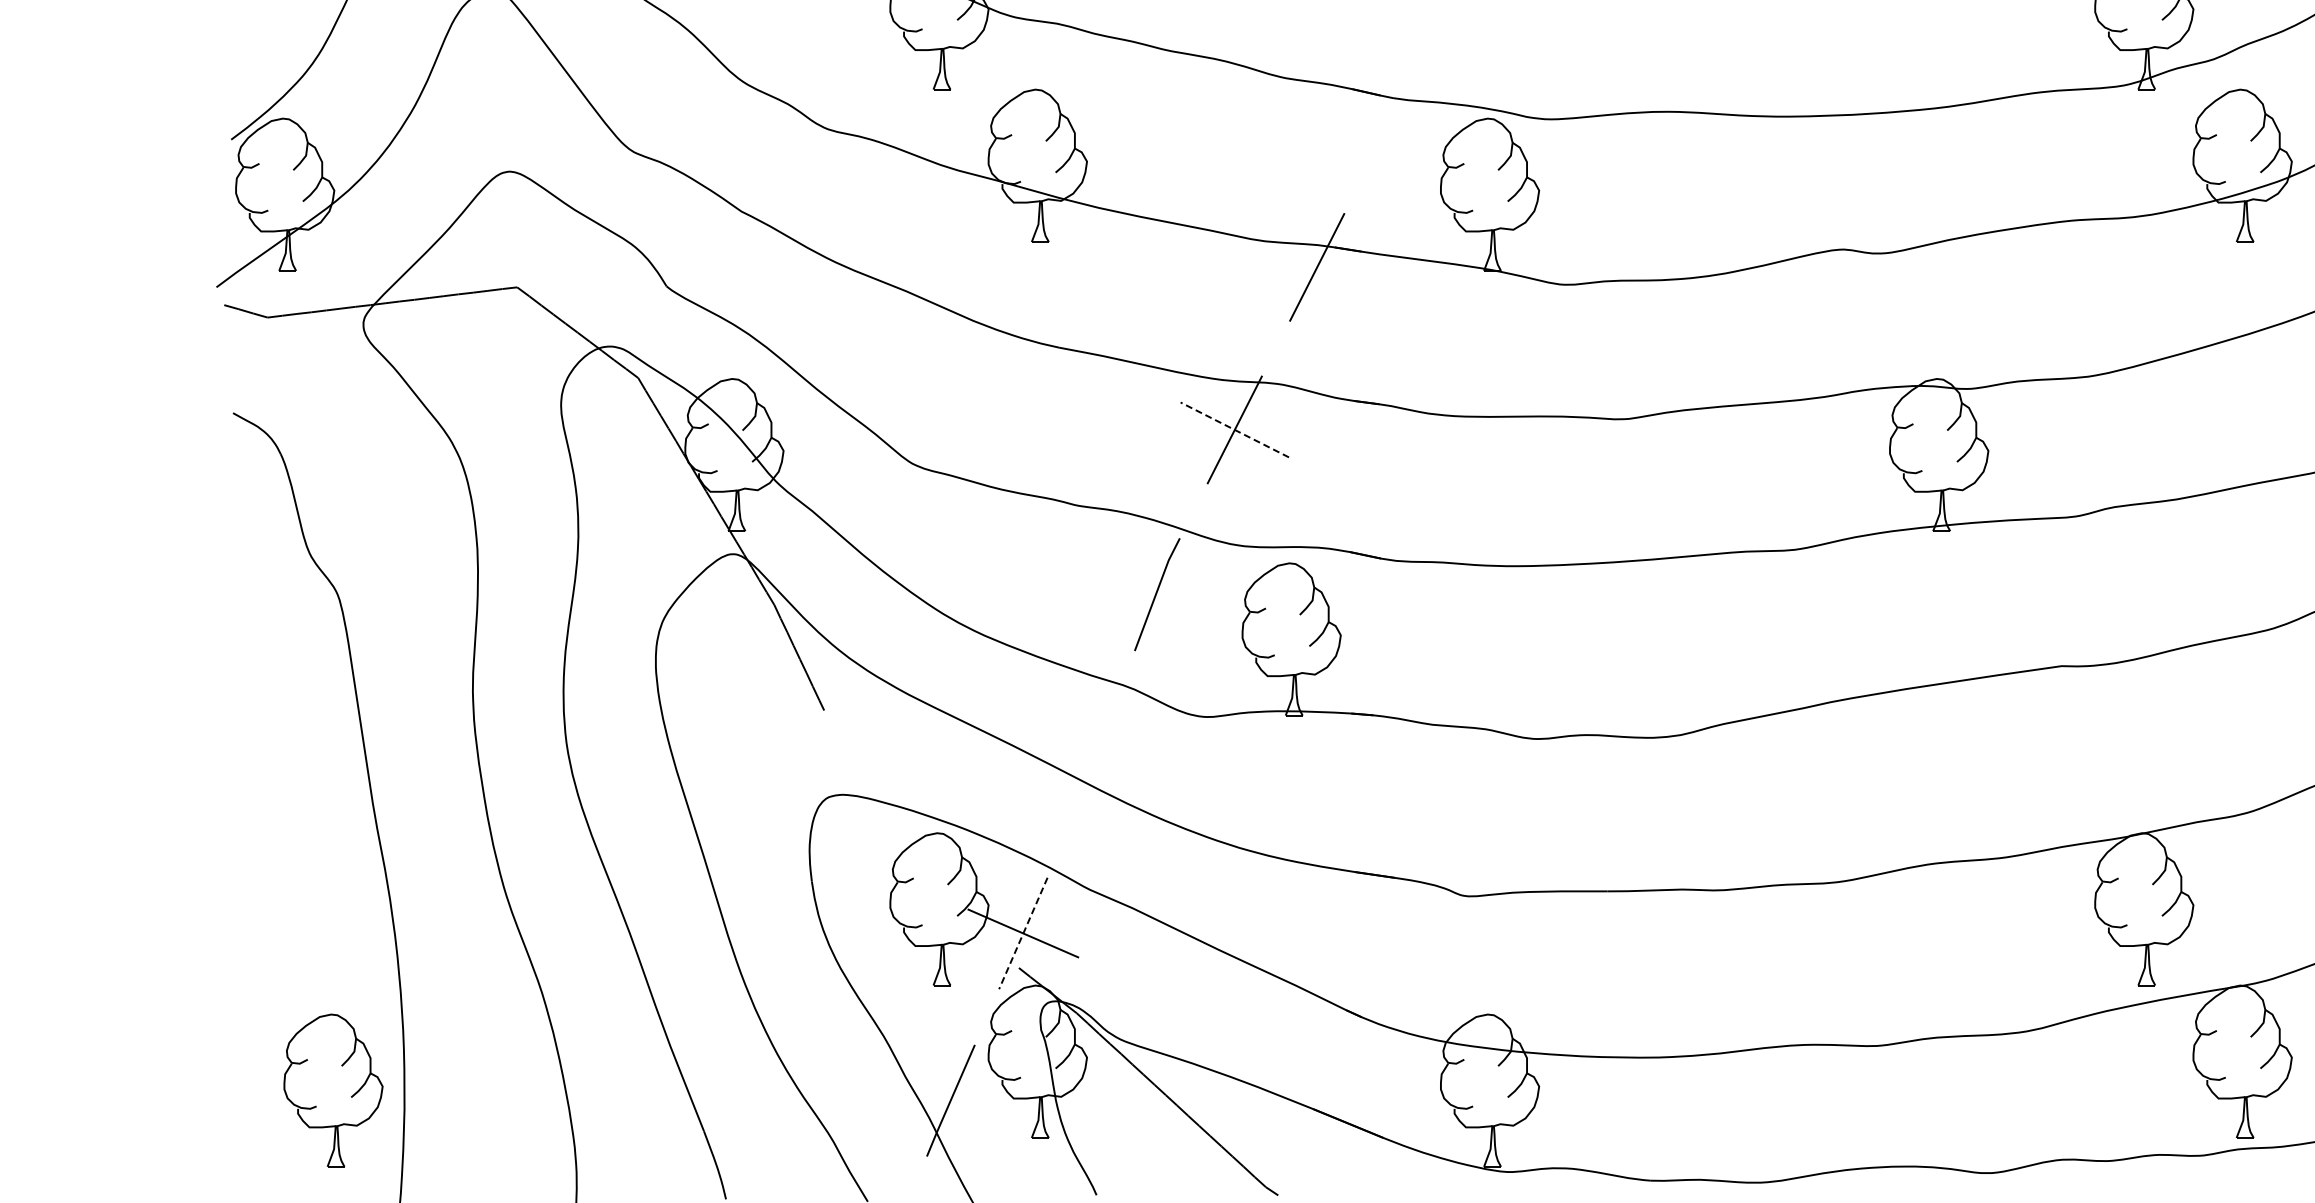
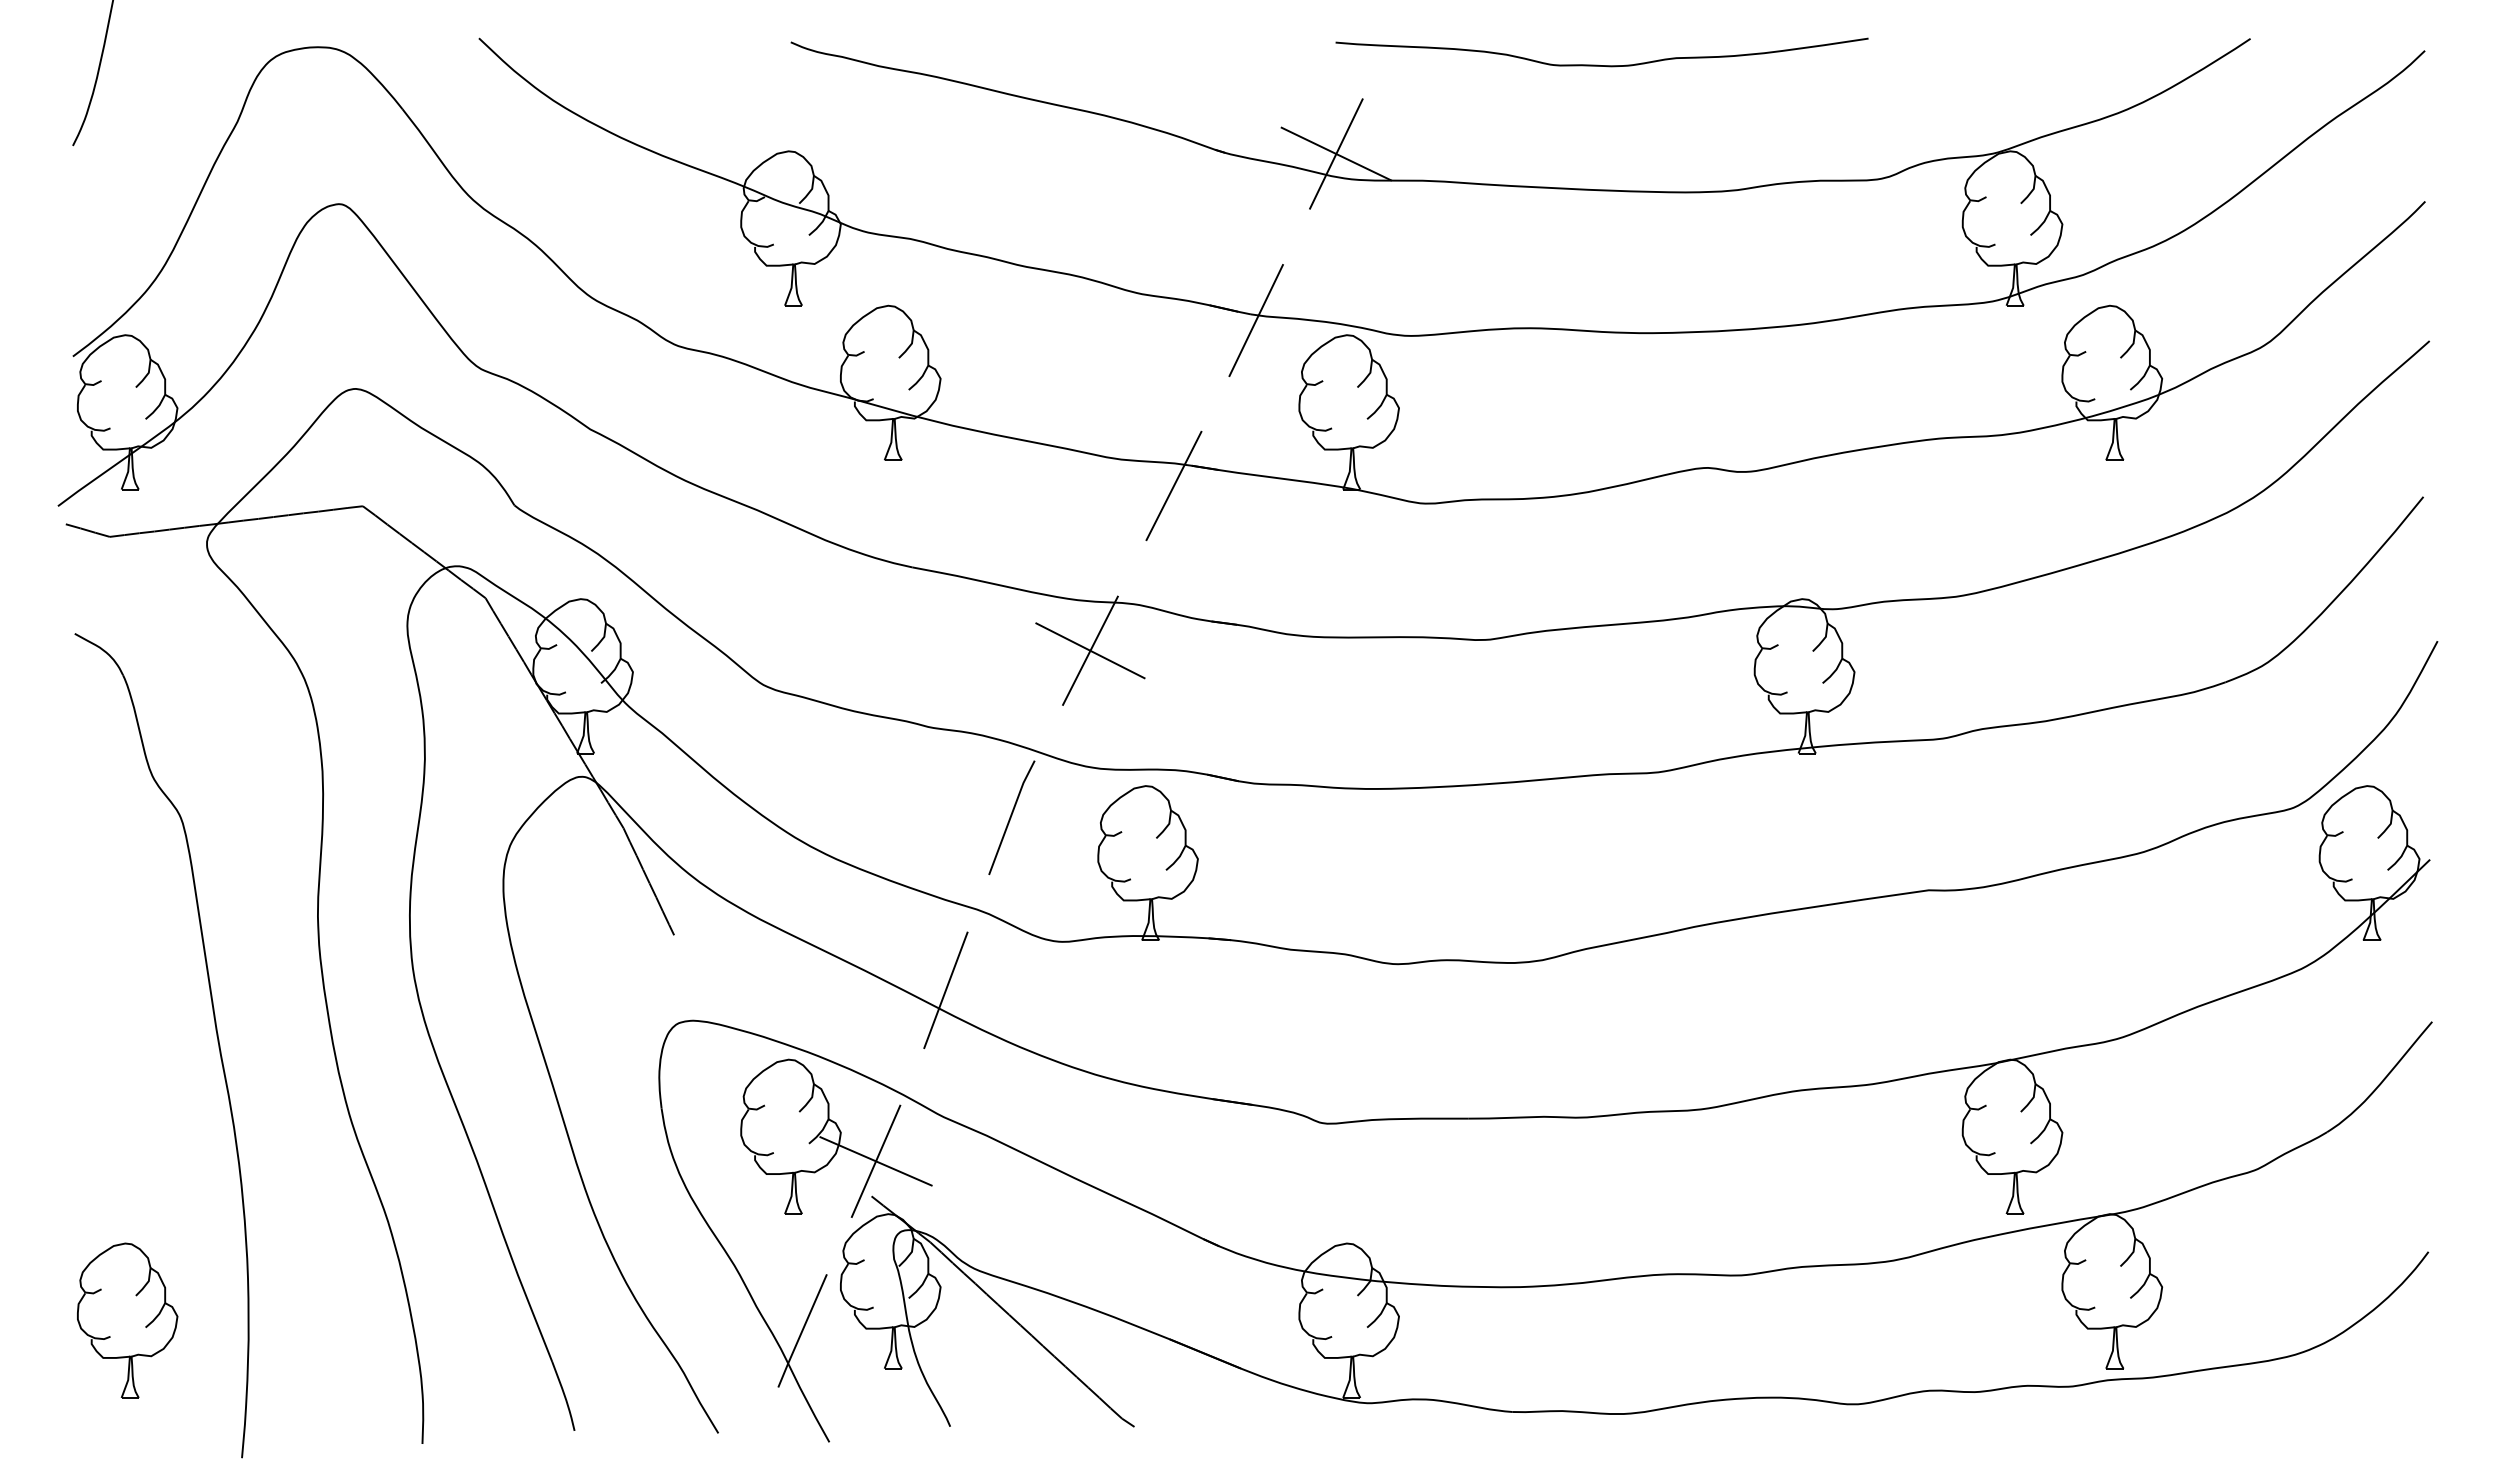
line: (1397, 104) -> (1255, 320), added
line: (1234, 429) -> (1090, 650), dashed -> solid
line: (1091, 764) -> (945, 990), added
line: (1023, 933) -> (876, 1161), dashed -> solid
part: (333, 1090) -> (127, 1320), moved

